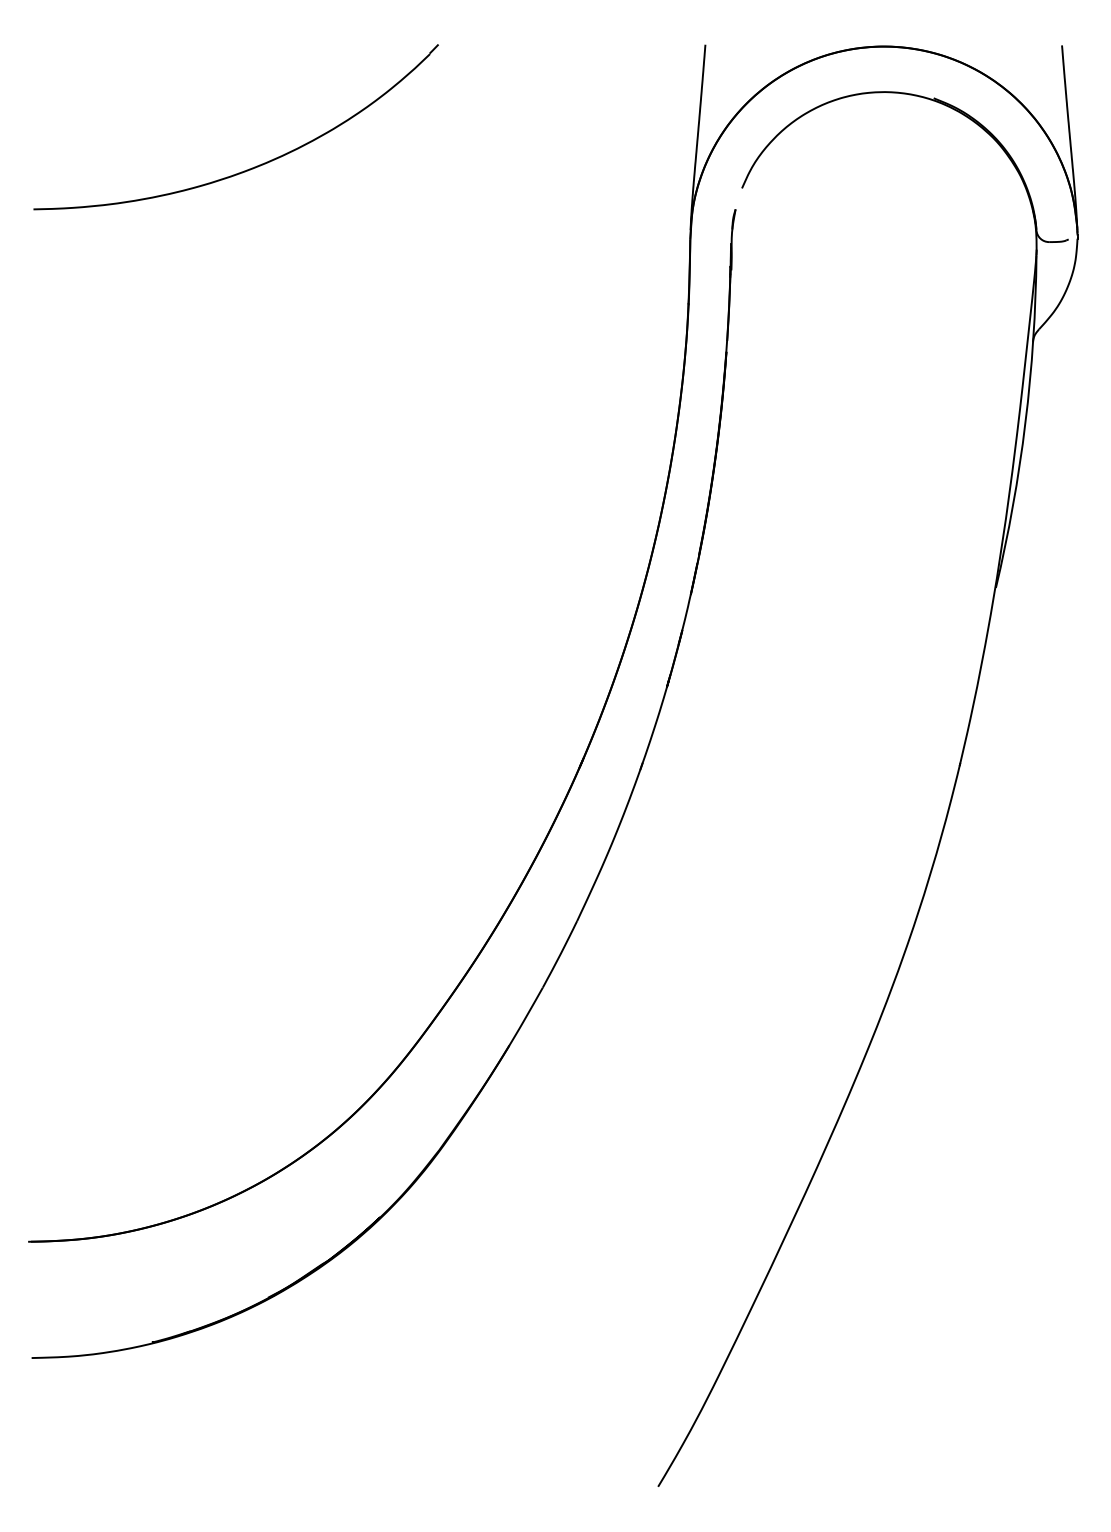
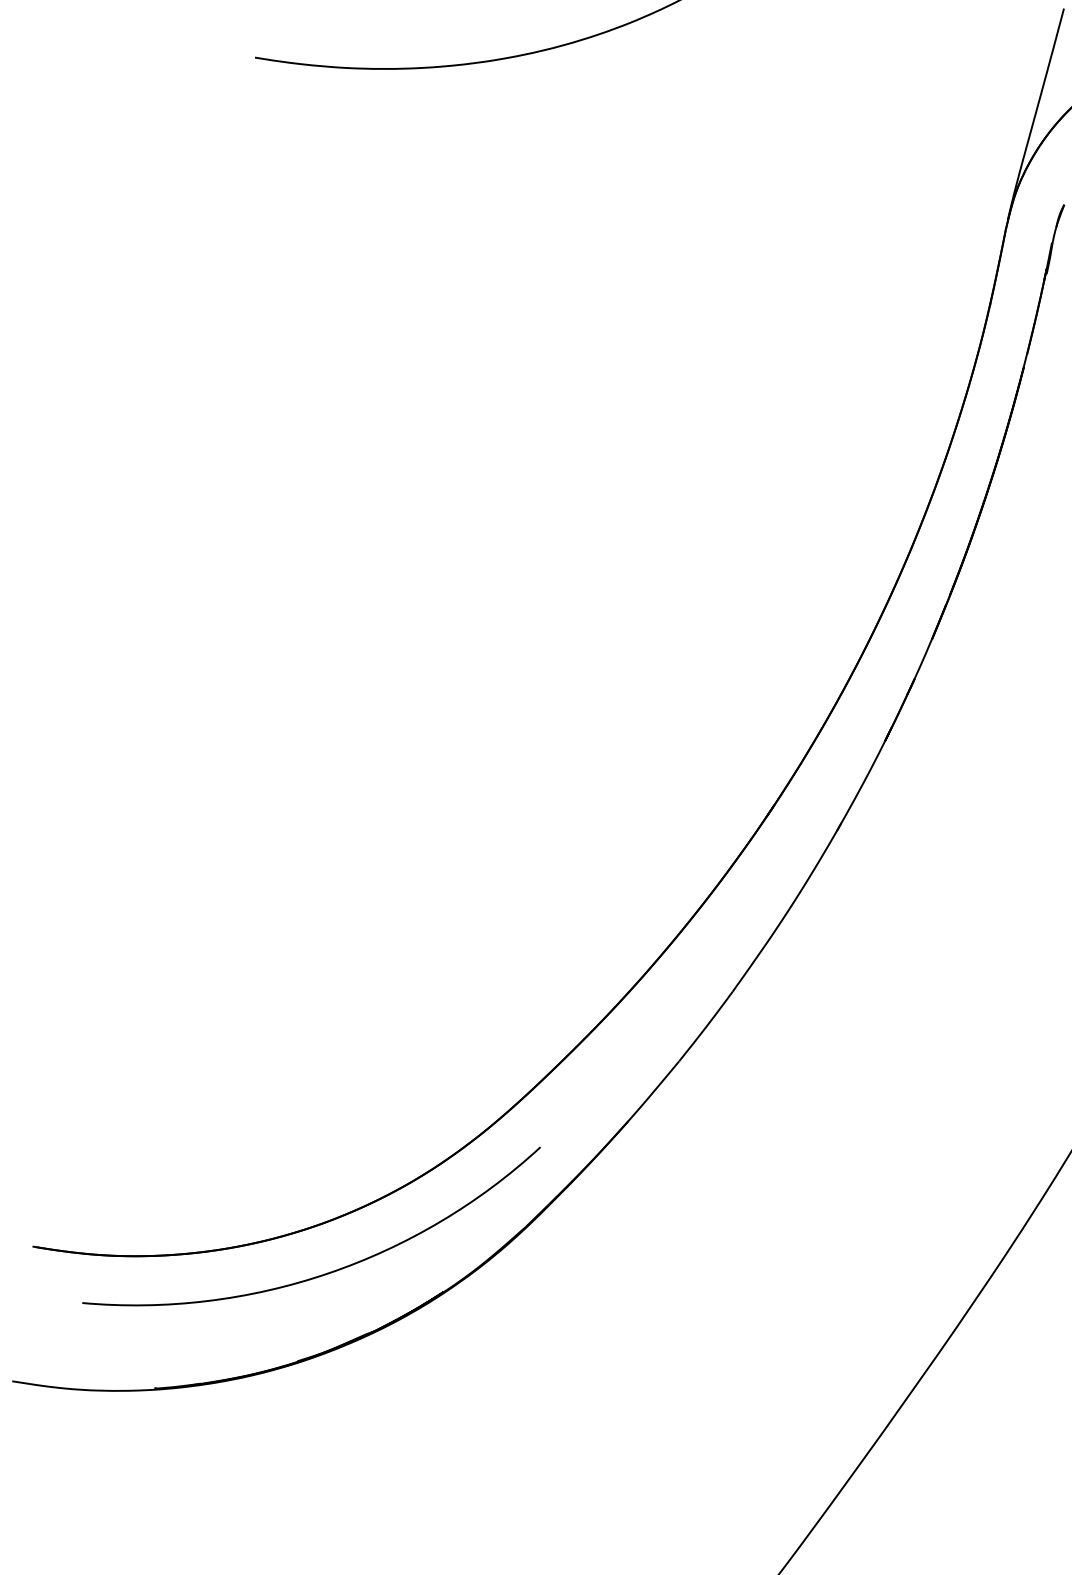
arc: (277, 1219) -> (324, 1273), added

